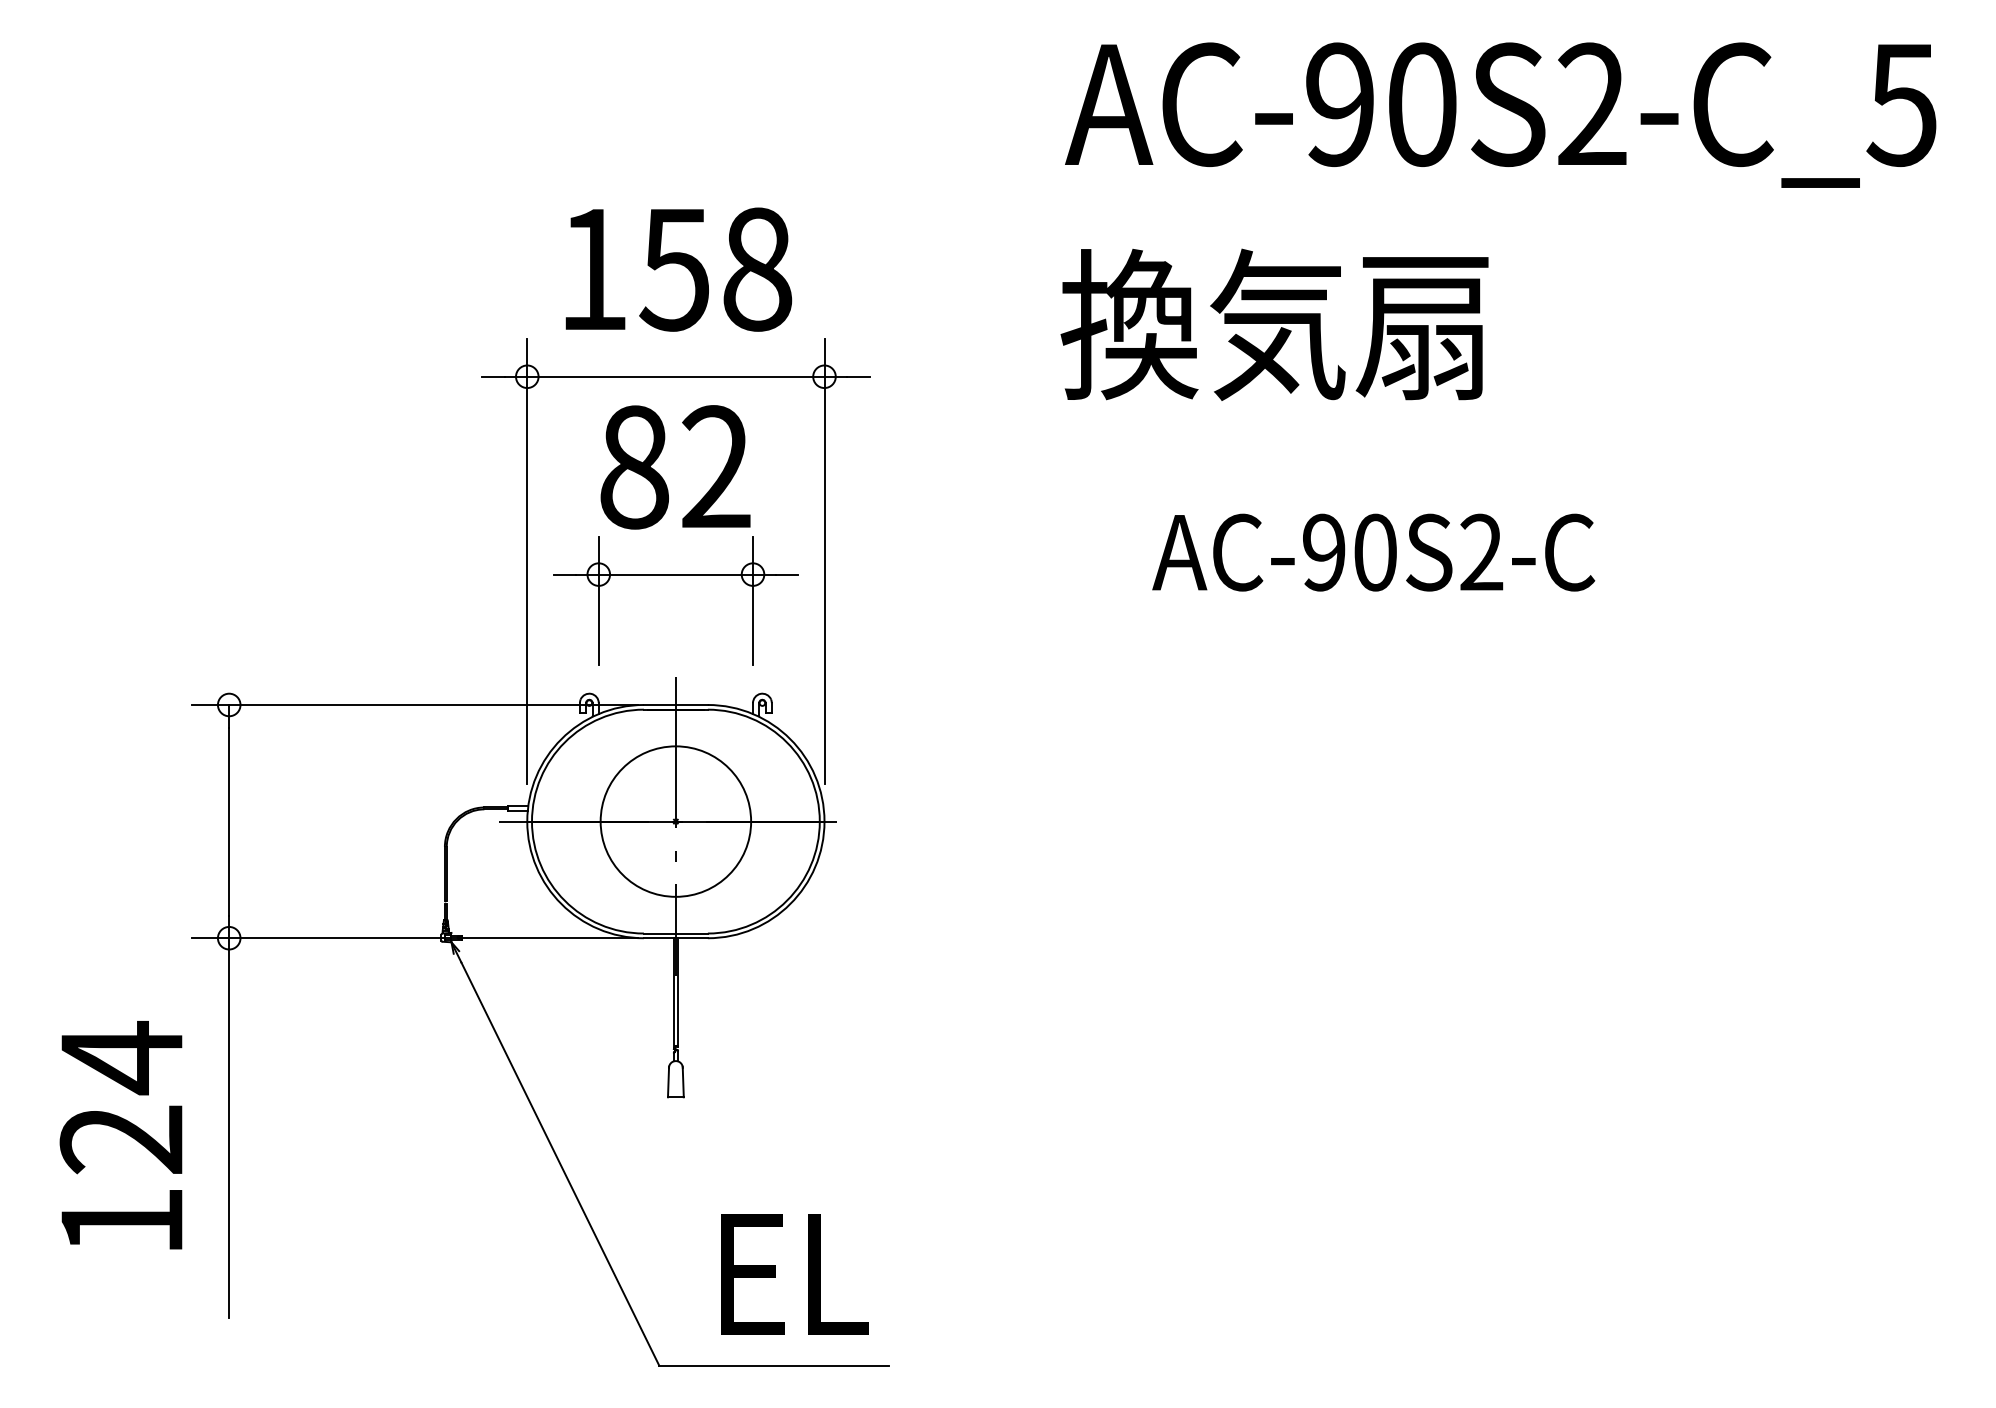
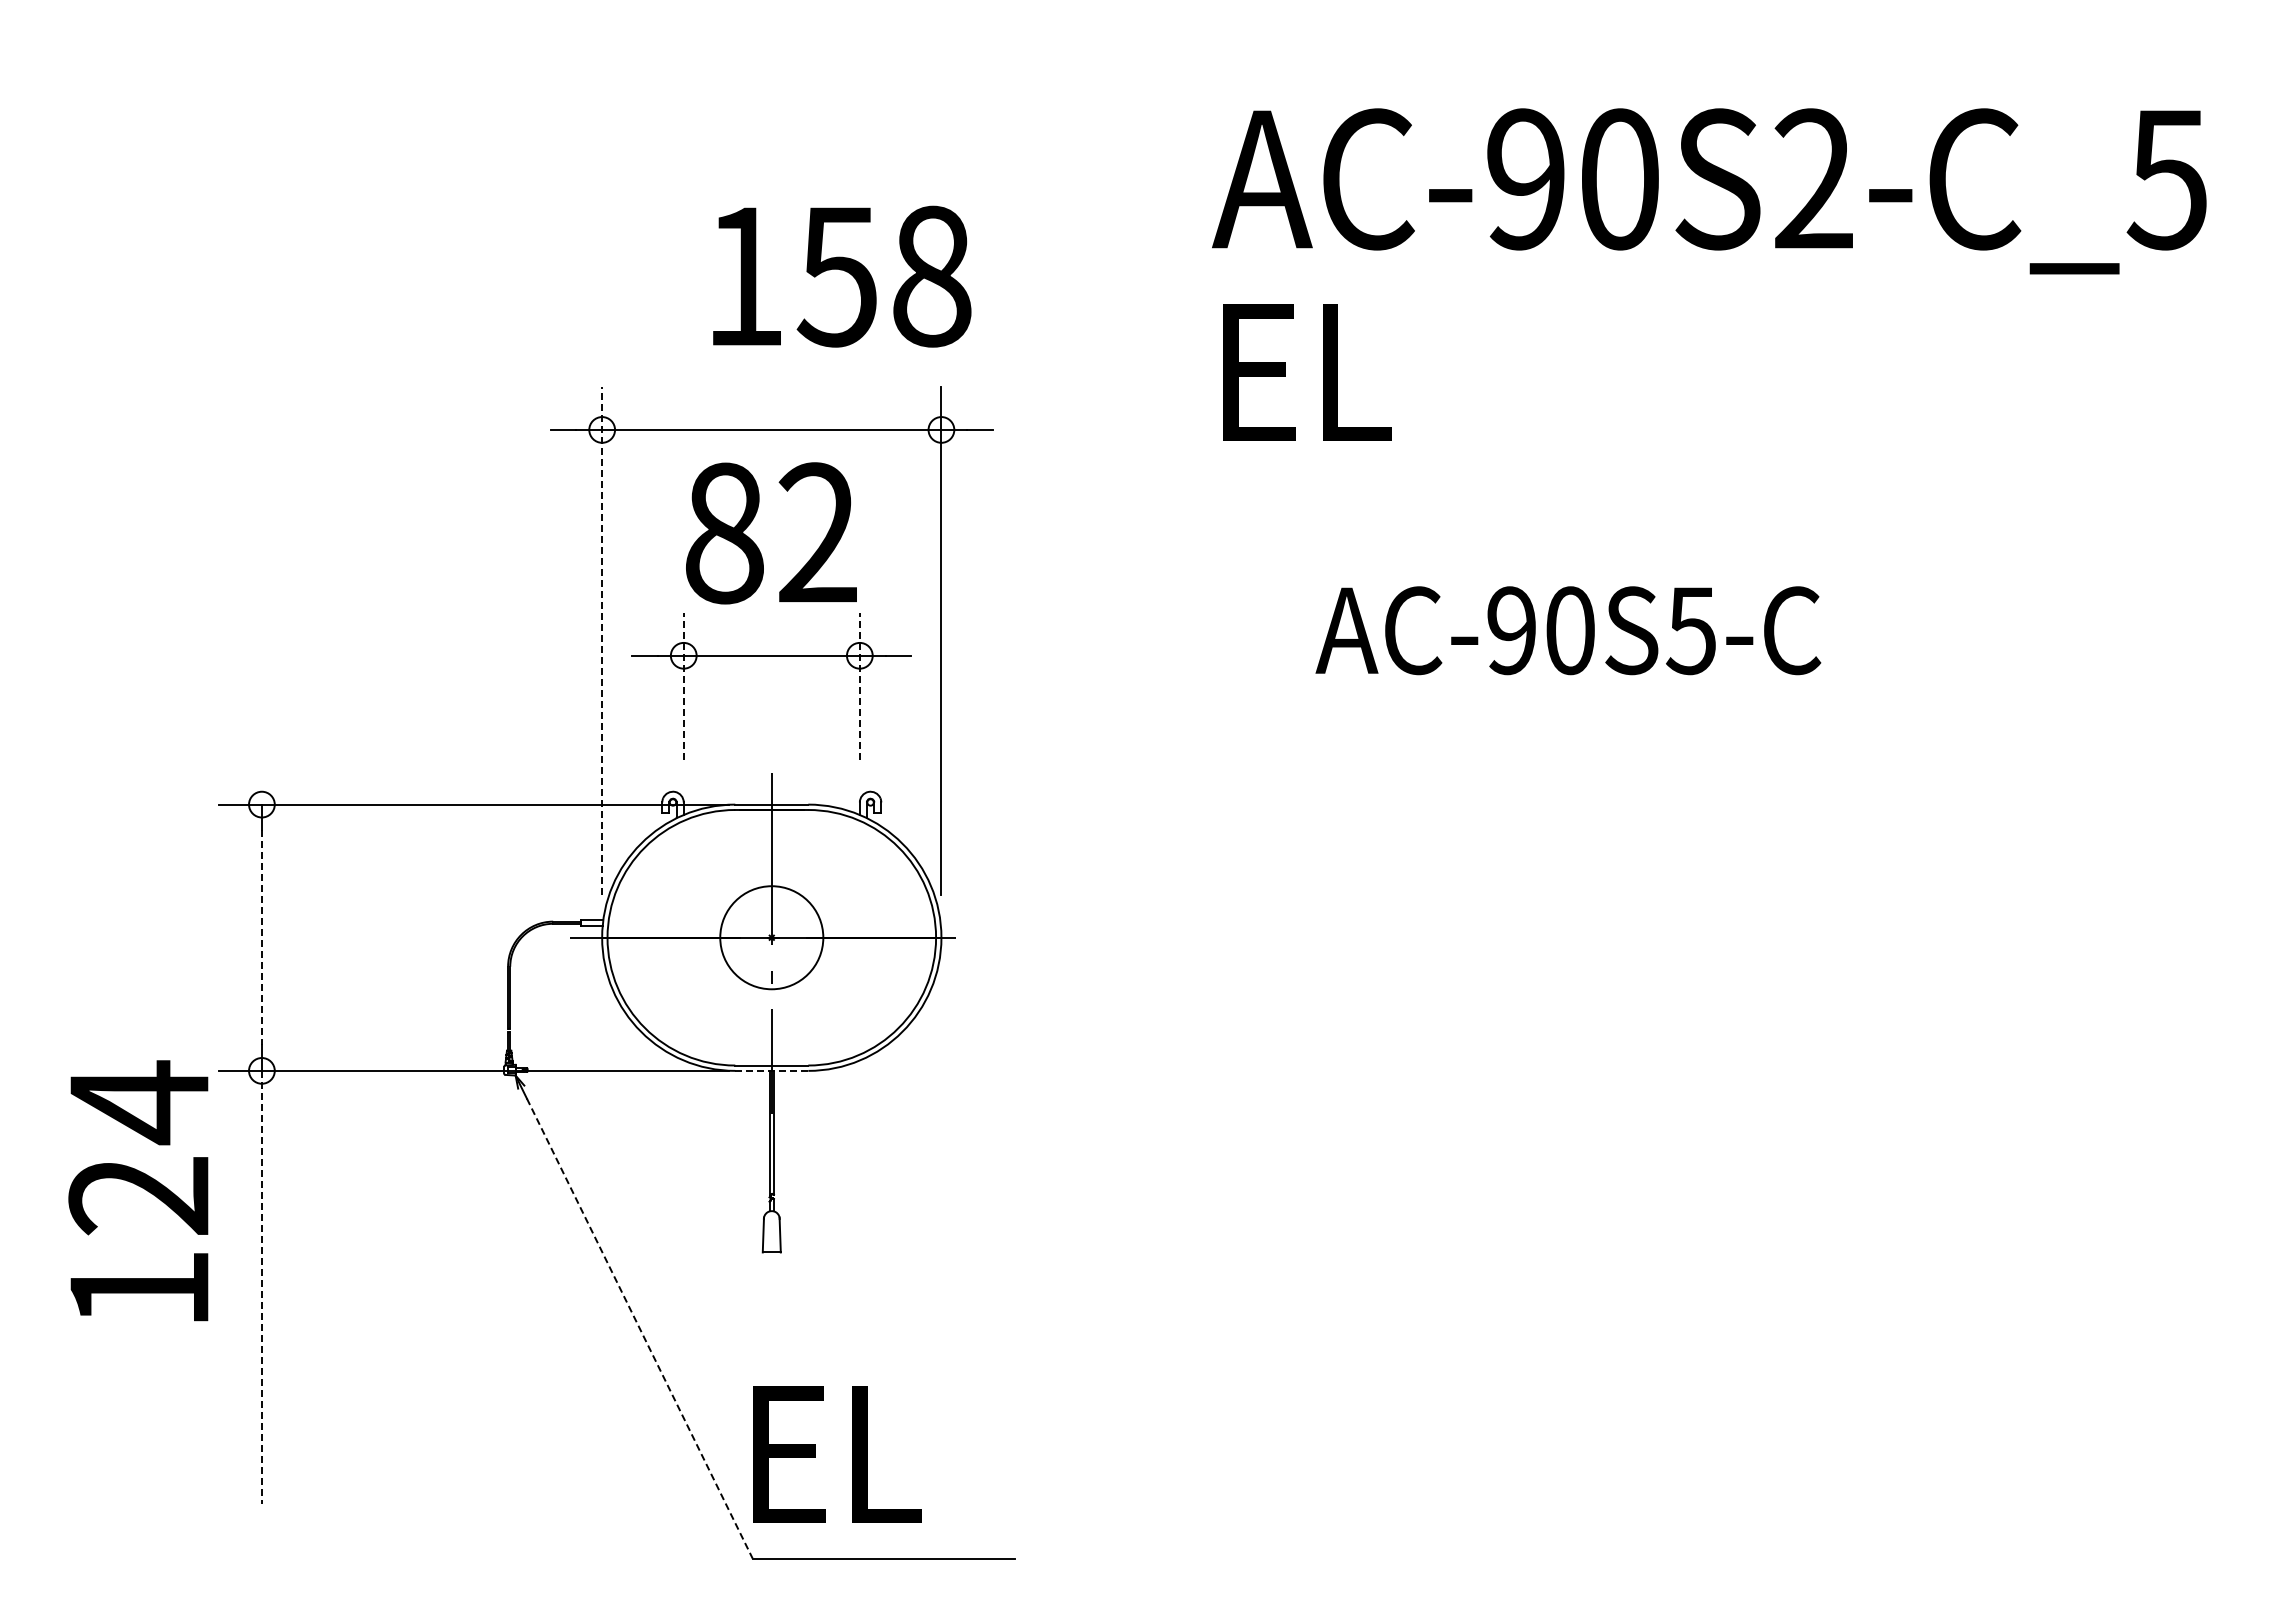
text: (1500, 115) -> (1709, 191), moved
text: (679, 269) -> (842, 276), moved
text: (1274, 324) -> (1455, 370), 換気扇 -> EL
text: (1481, 552) -> (1691, 630), AC-90S2-C -> AC-90S5-C
line: (527, 561) -> (602, 640), solid -> dashed
line: (598, 600) -> (683, 685), solid -> dashed
line: (752, 600) -> (859, 685), solid -> dashed
circle: (675, 821) -> (771, 937), size x0.6
line: (228, 822) -> (261, 938), solid -> dashed
line: (675, 937) -> (771, 1070), solid -> dashed
line: (228, 1127) -> (261, 1287), solid -> dashed
text: (121, 1134) -> (138, 1190), moved
line: (560, 1164) -> (640, 1329), solid -> dashed
text: (794, 1274) -> (837, 1454), moved

